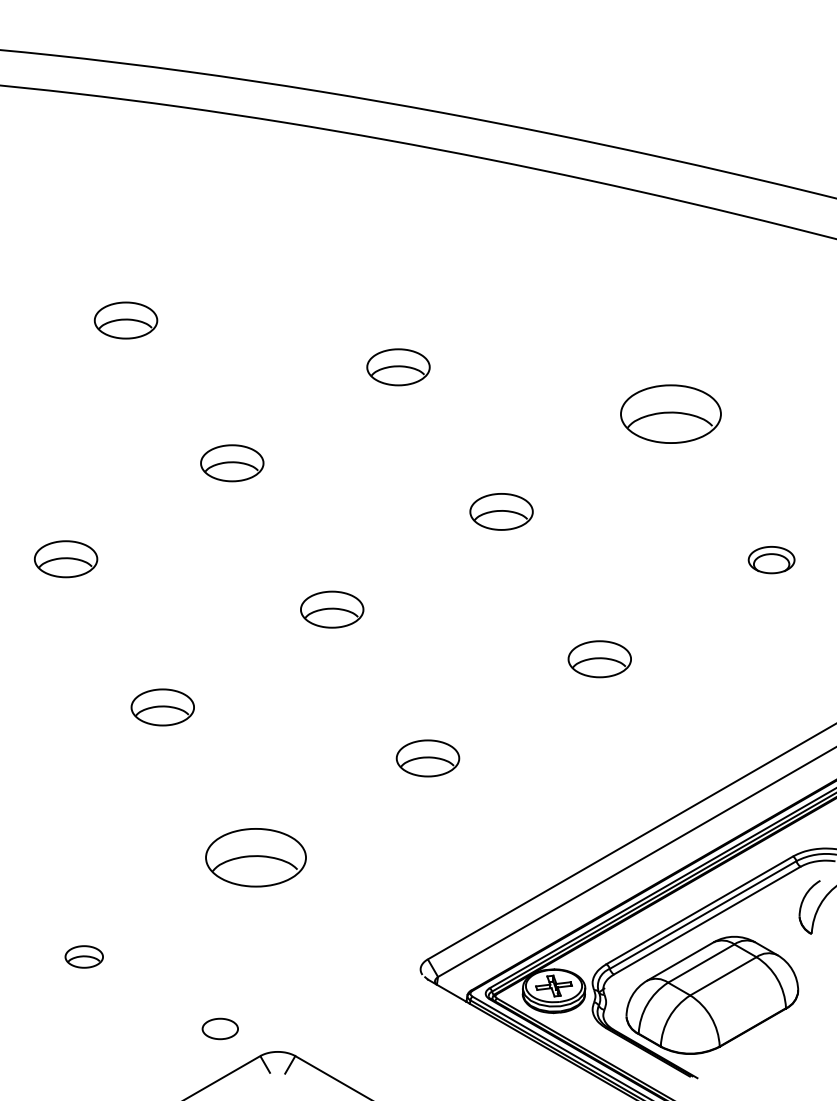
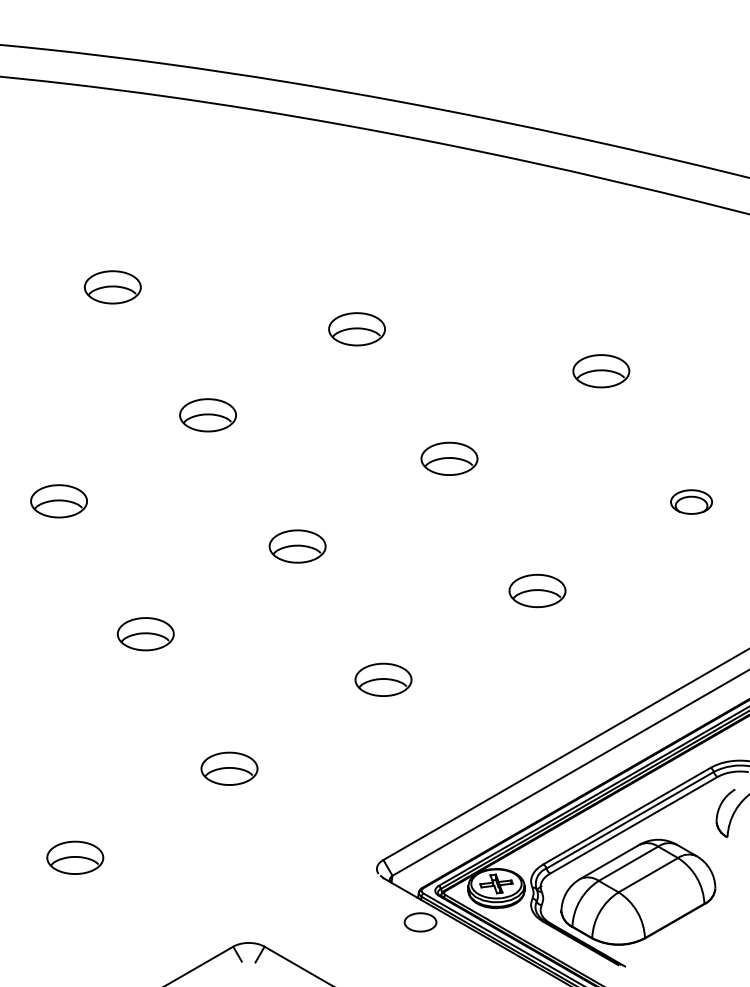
part: (670, 413) -> (600, 370), size x0.62
part: (256, 857) -> (229, 768), size x0.62
part: (84, 956) -> (75, 857), size x1.67
part: (219, 1028) -> (419, 921), moved

